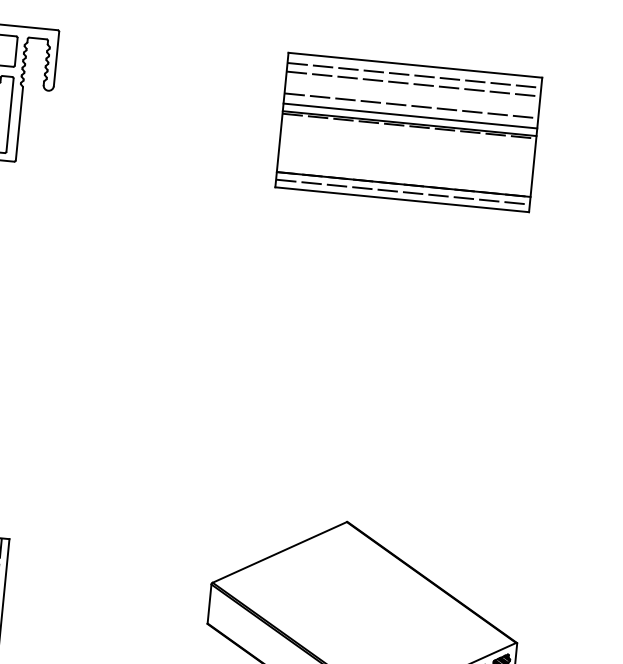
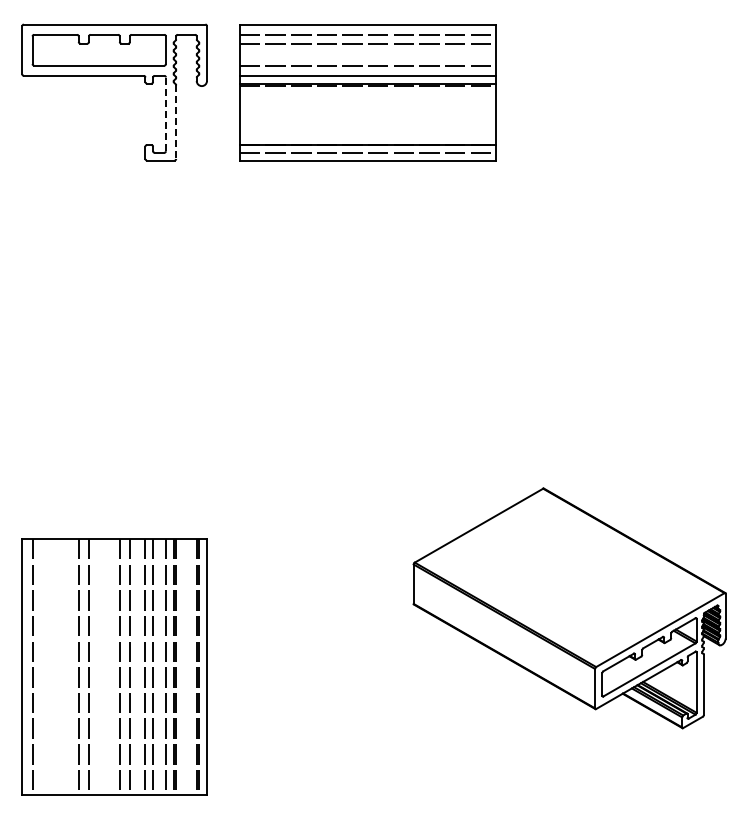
line: (9, 115) -> (165, 114), solid -> dashed
line: (19, 124) -> (176, 122), solid -> dashed
part: (408, 132) -> (367, 92), moved

